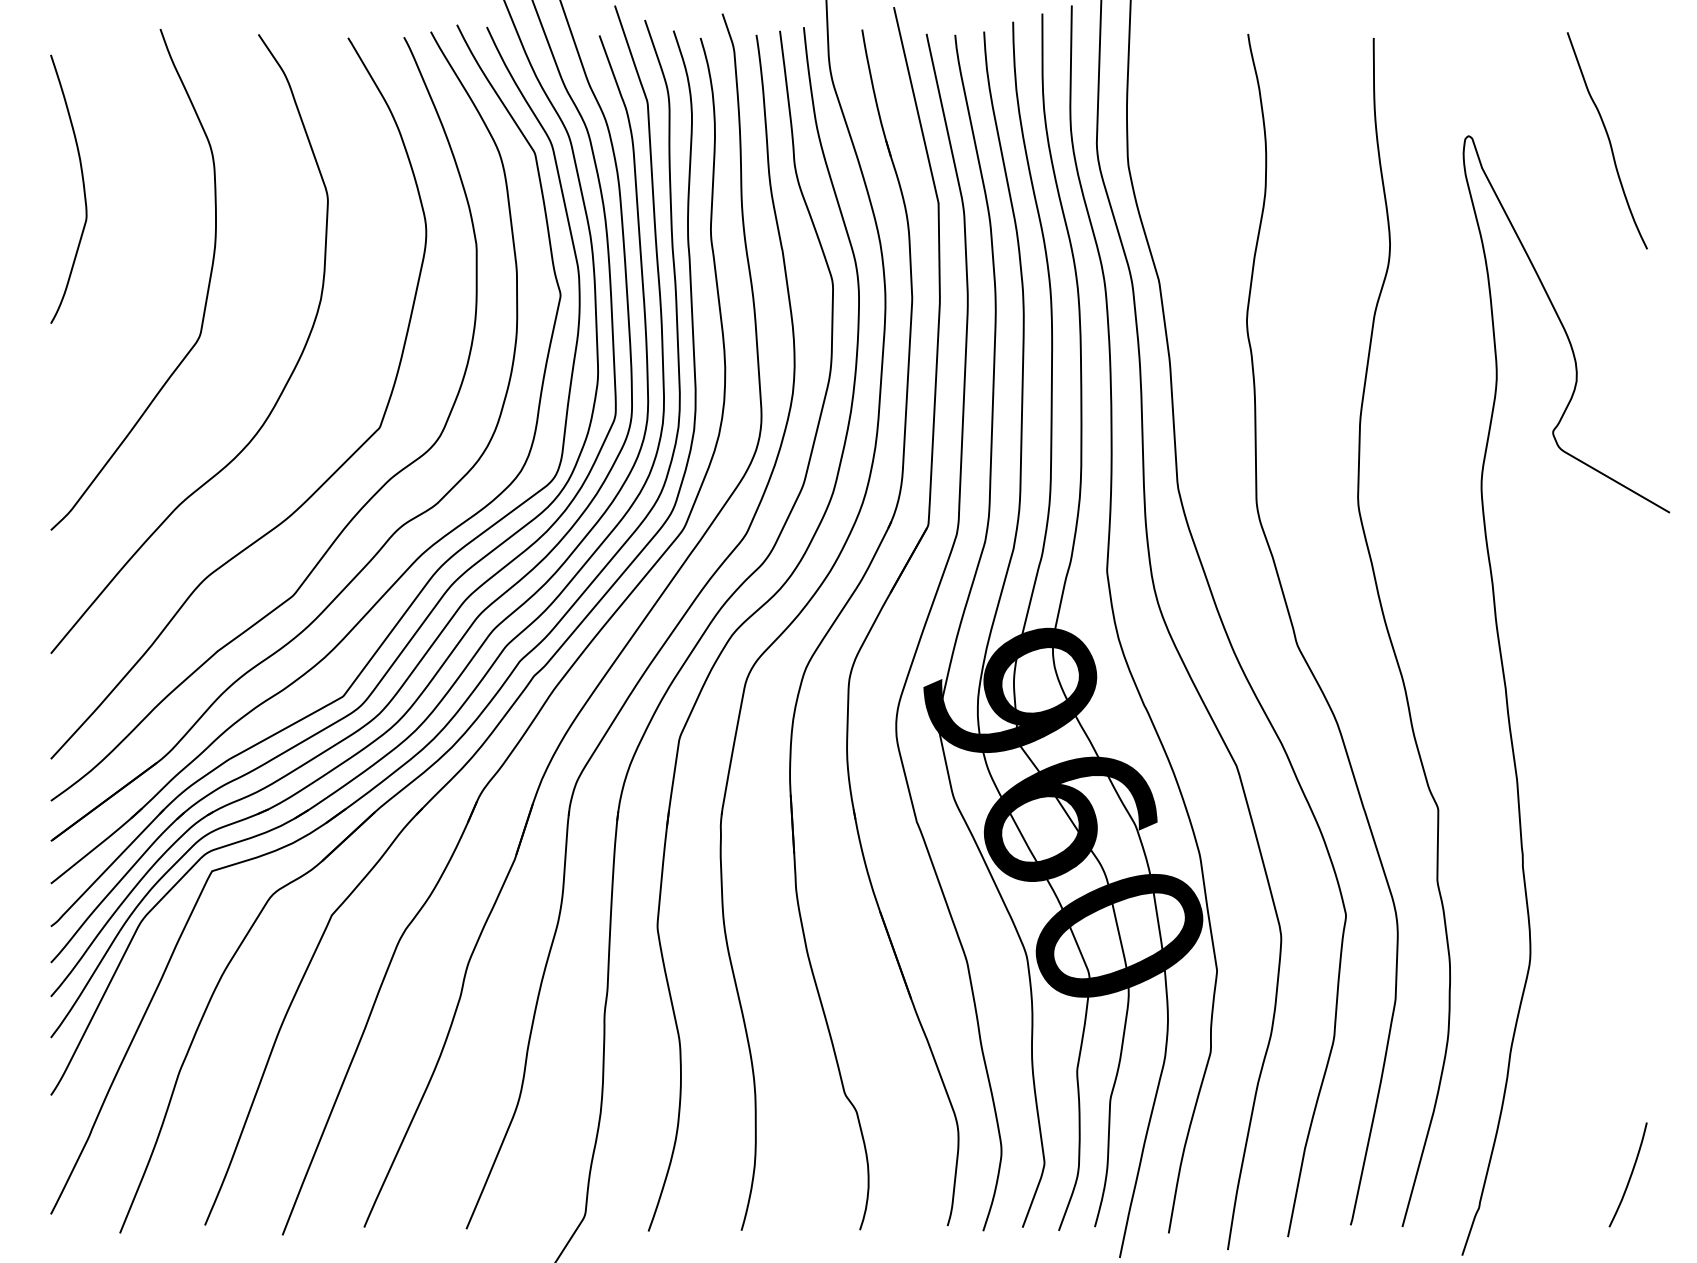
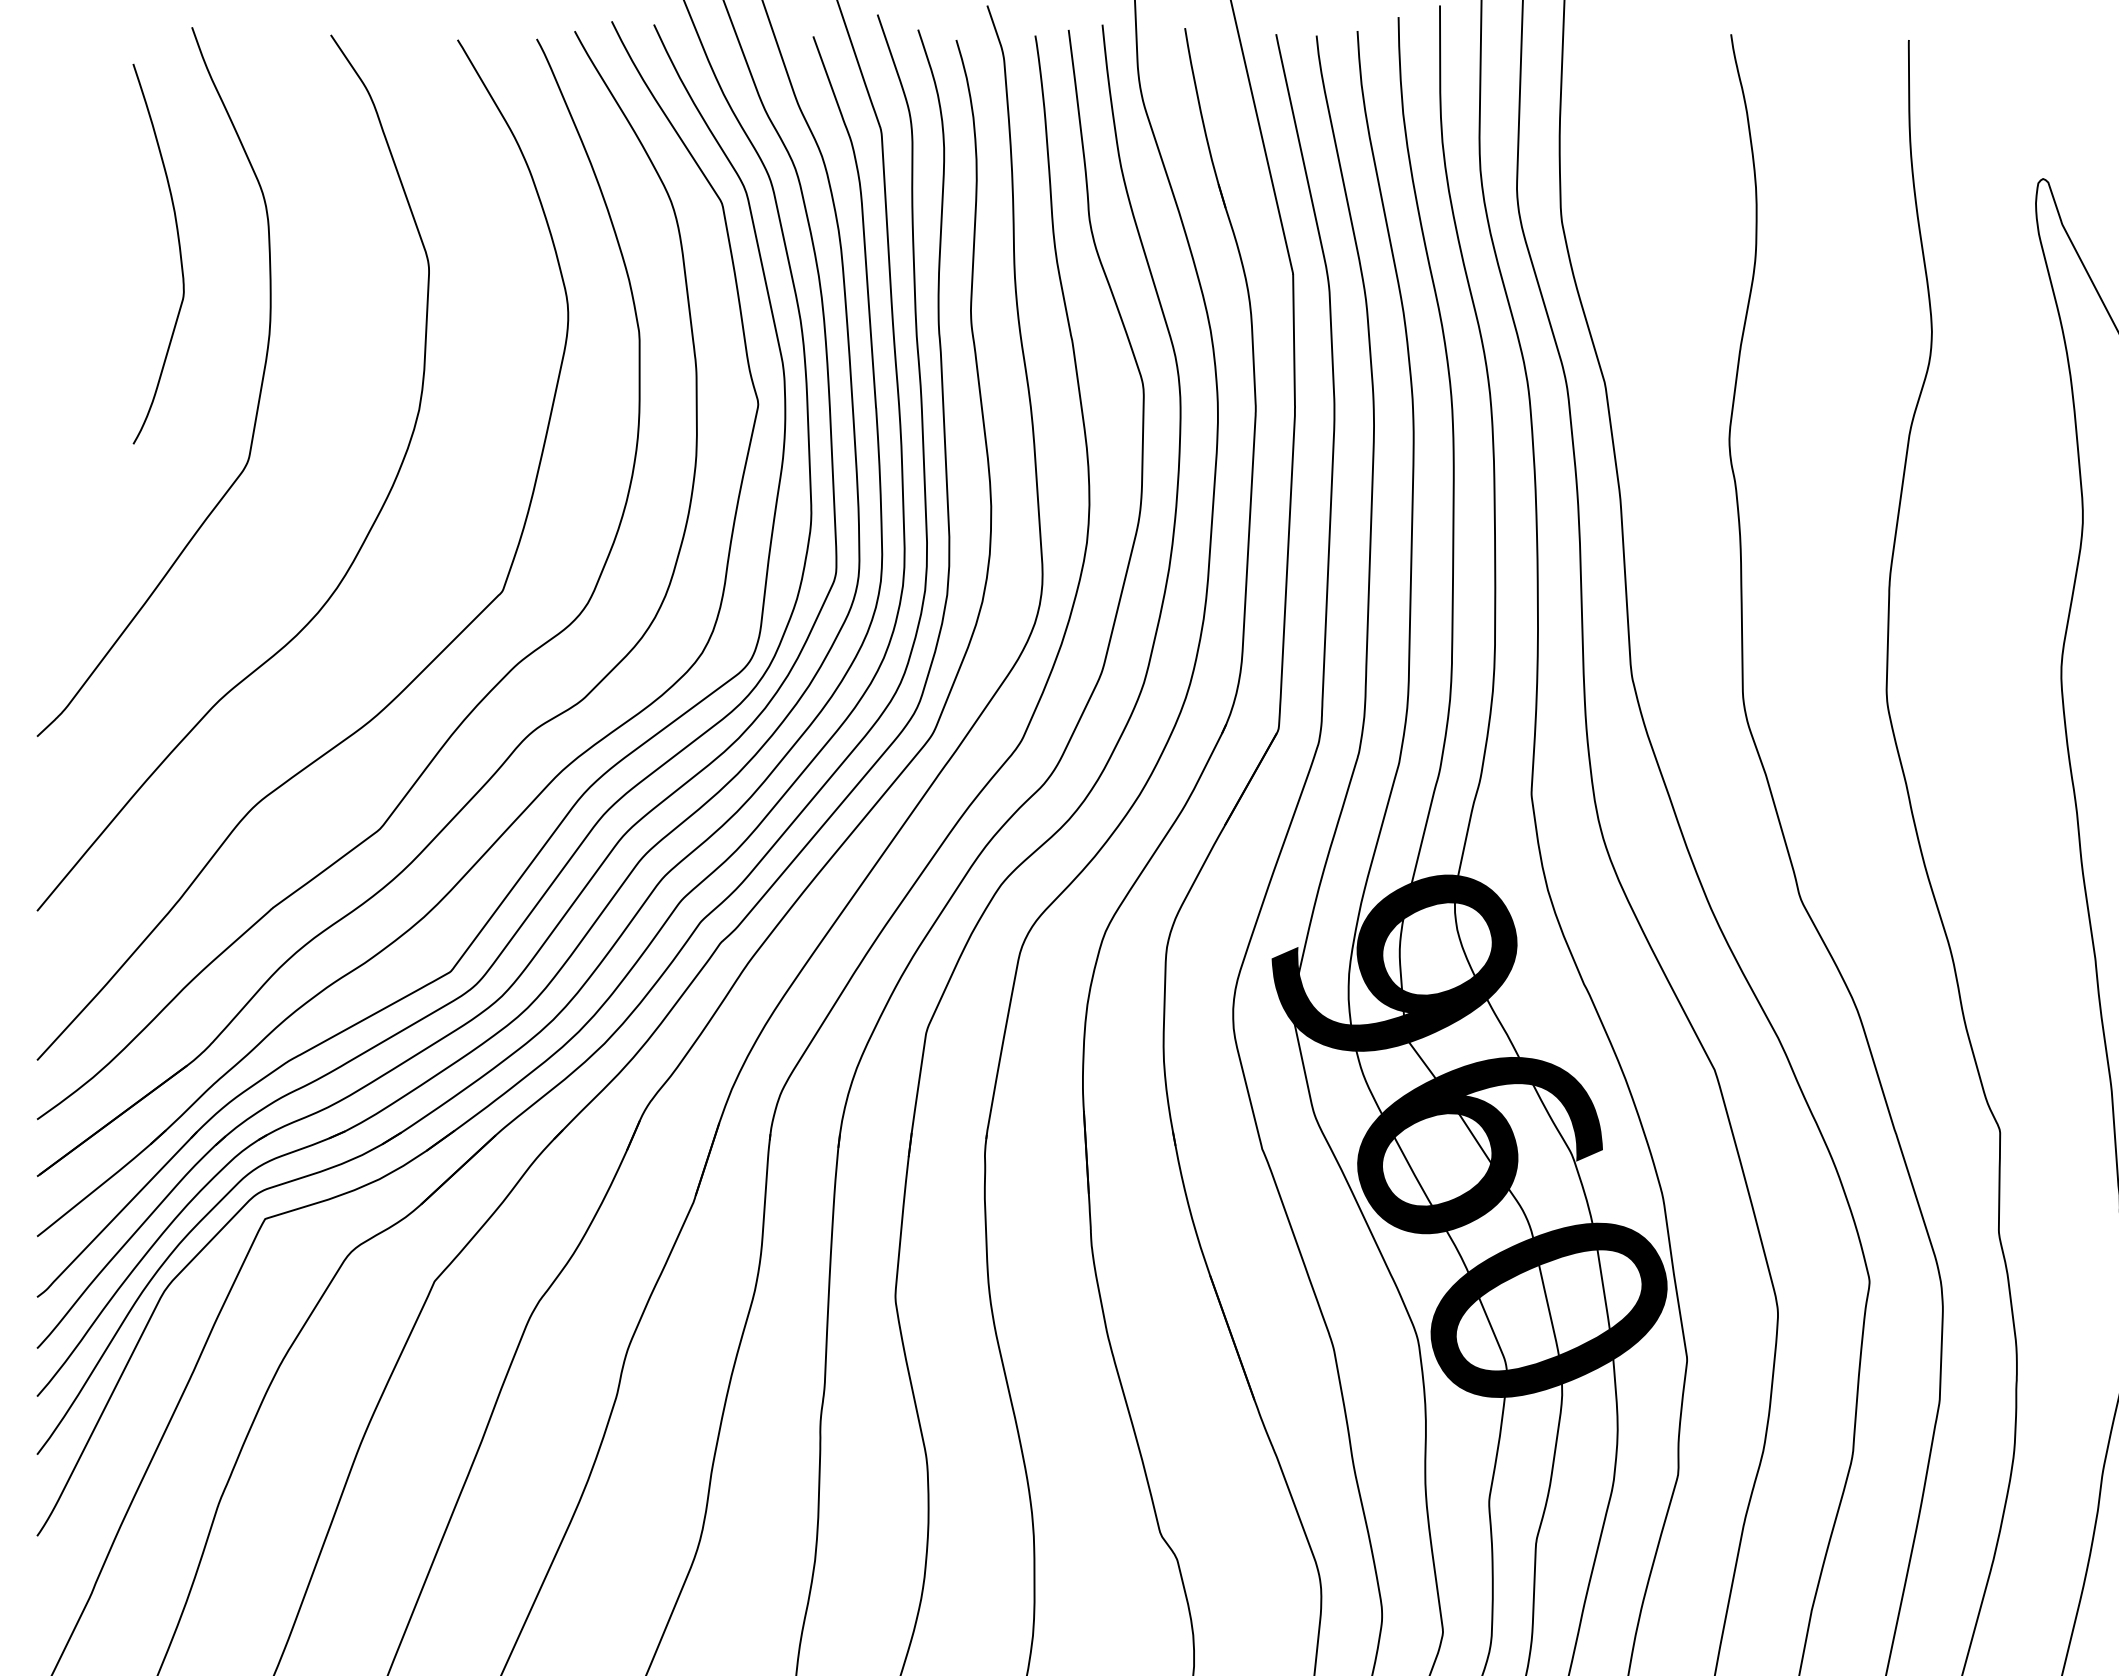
curve: (82, 184) -> (178, 247), moved

